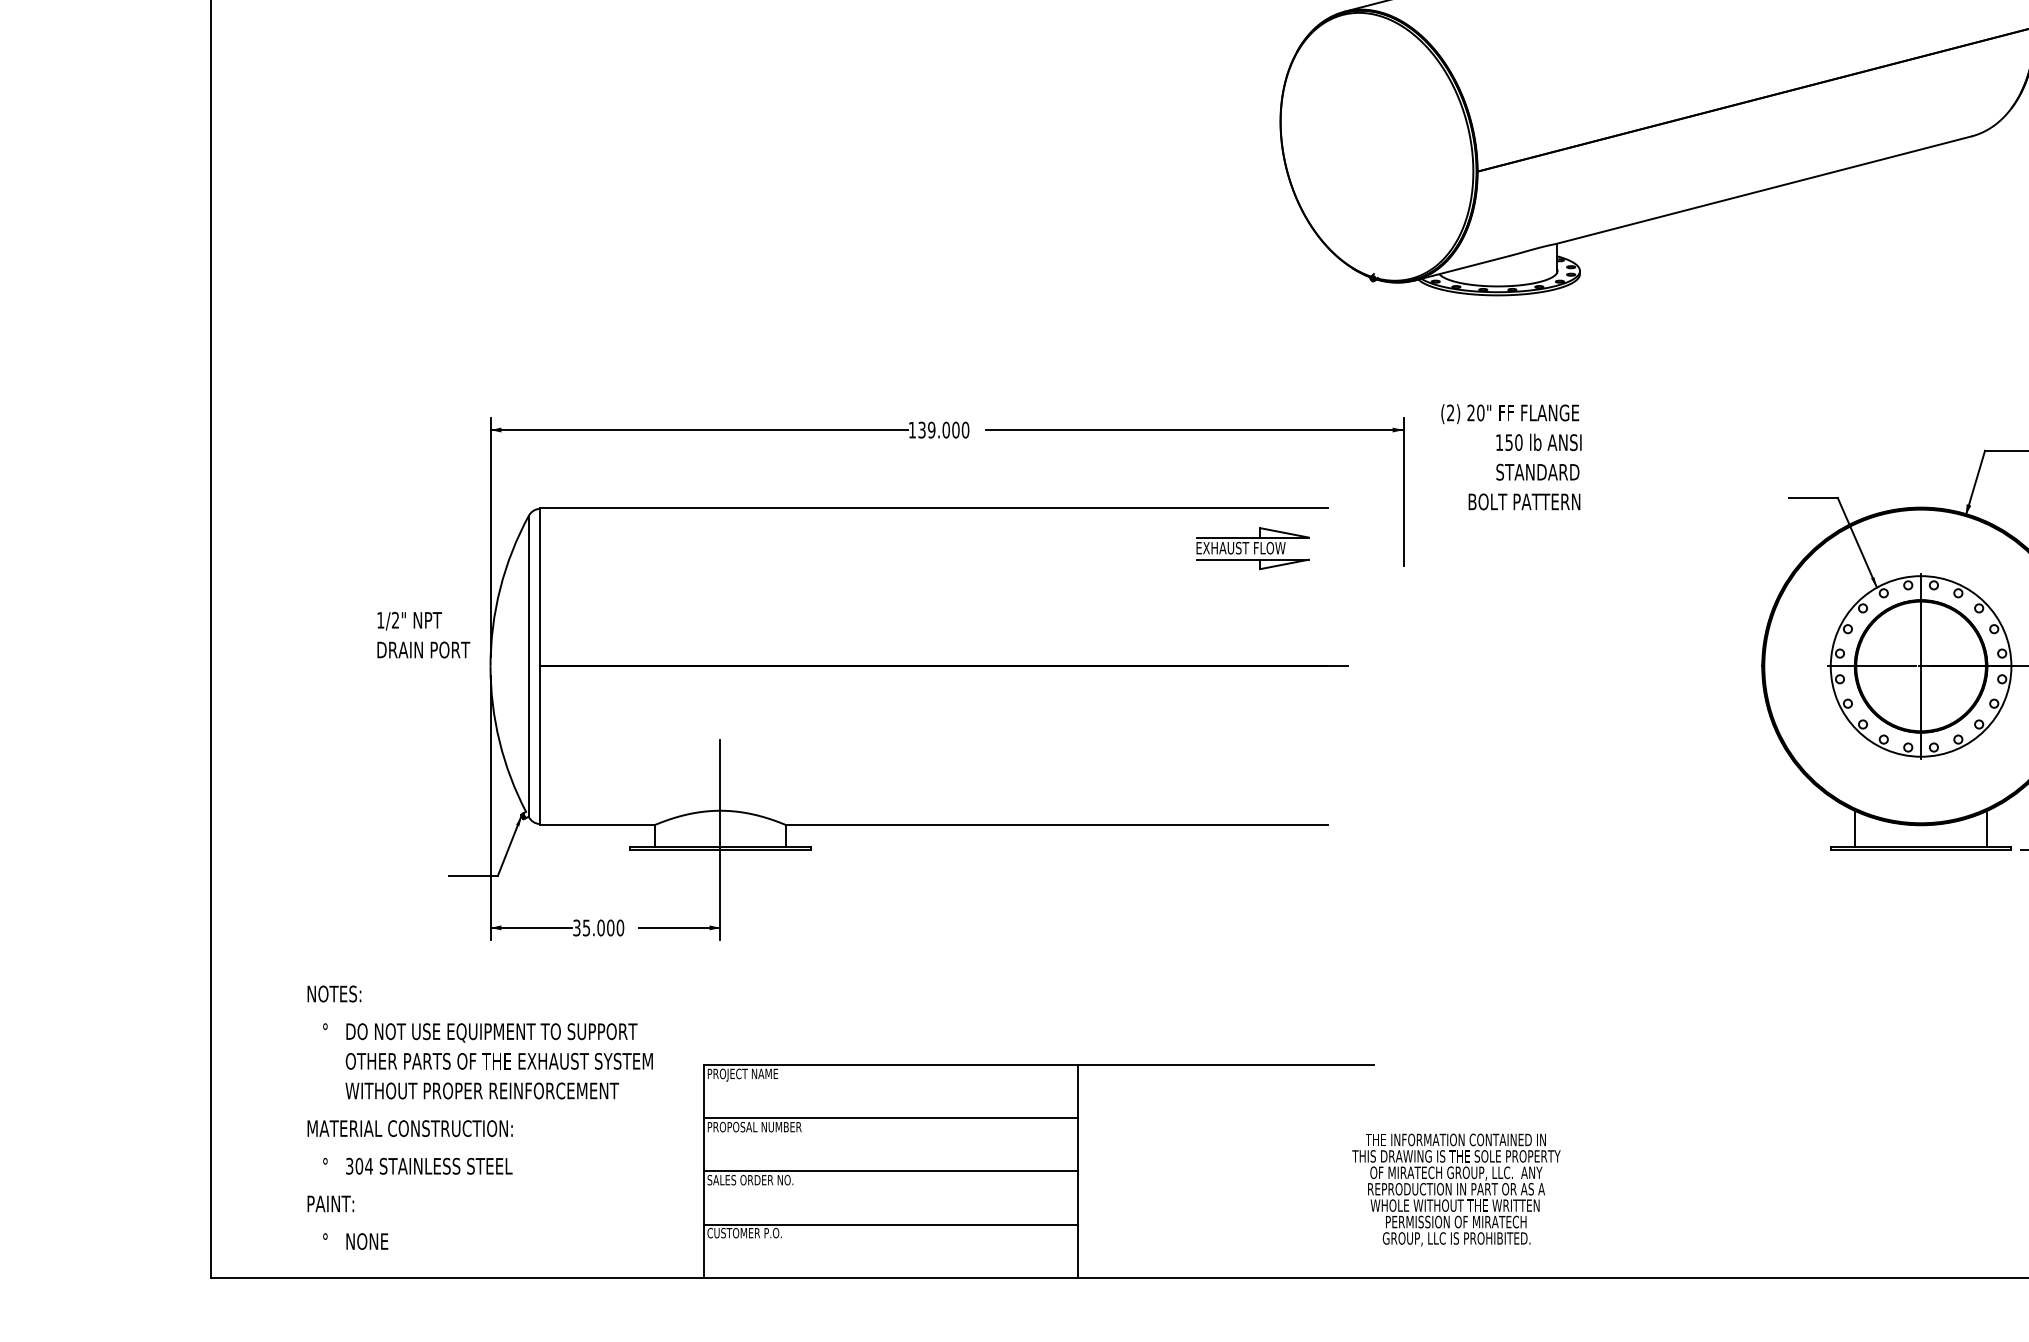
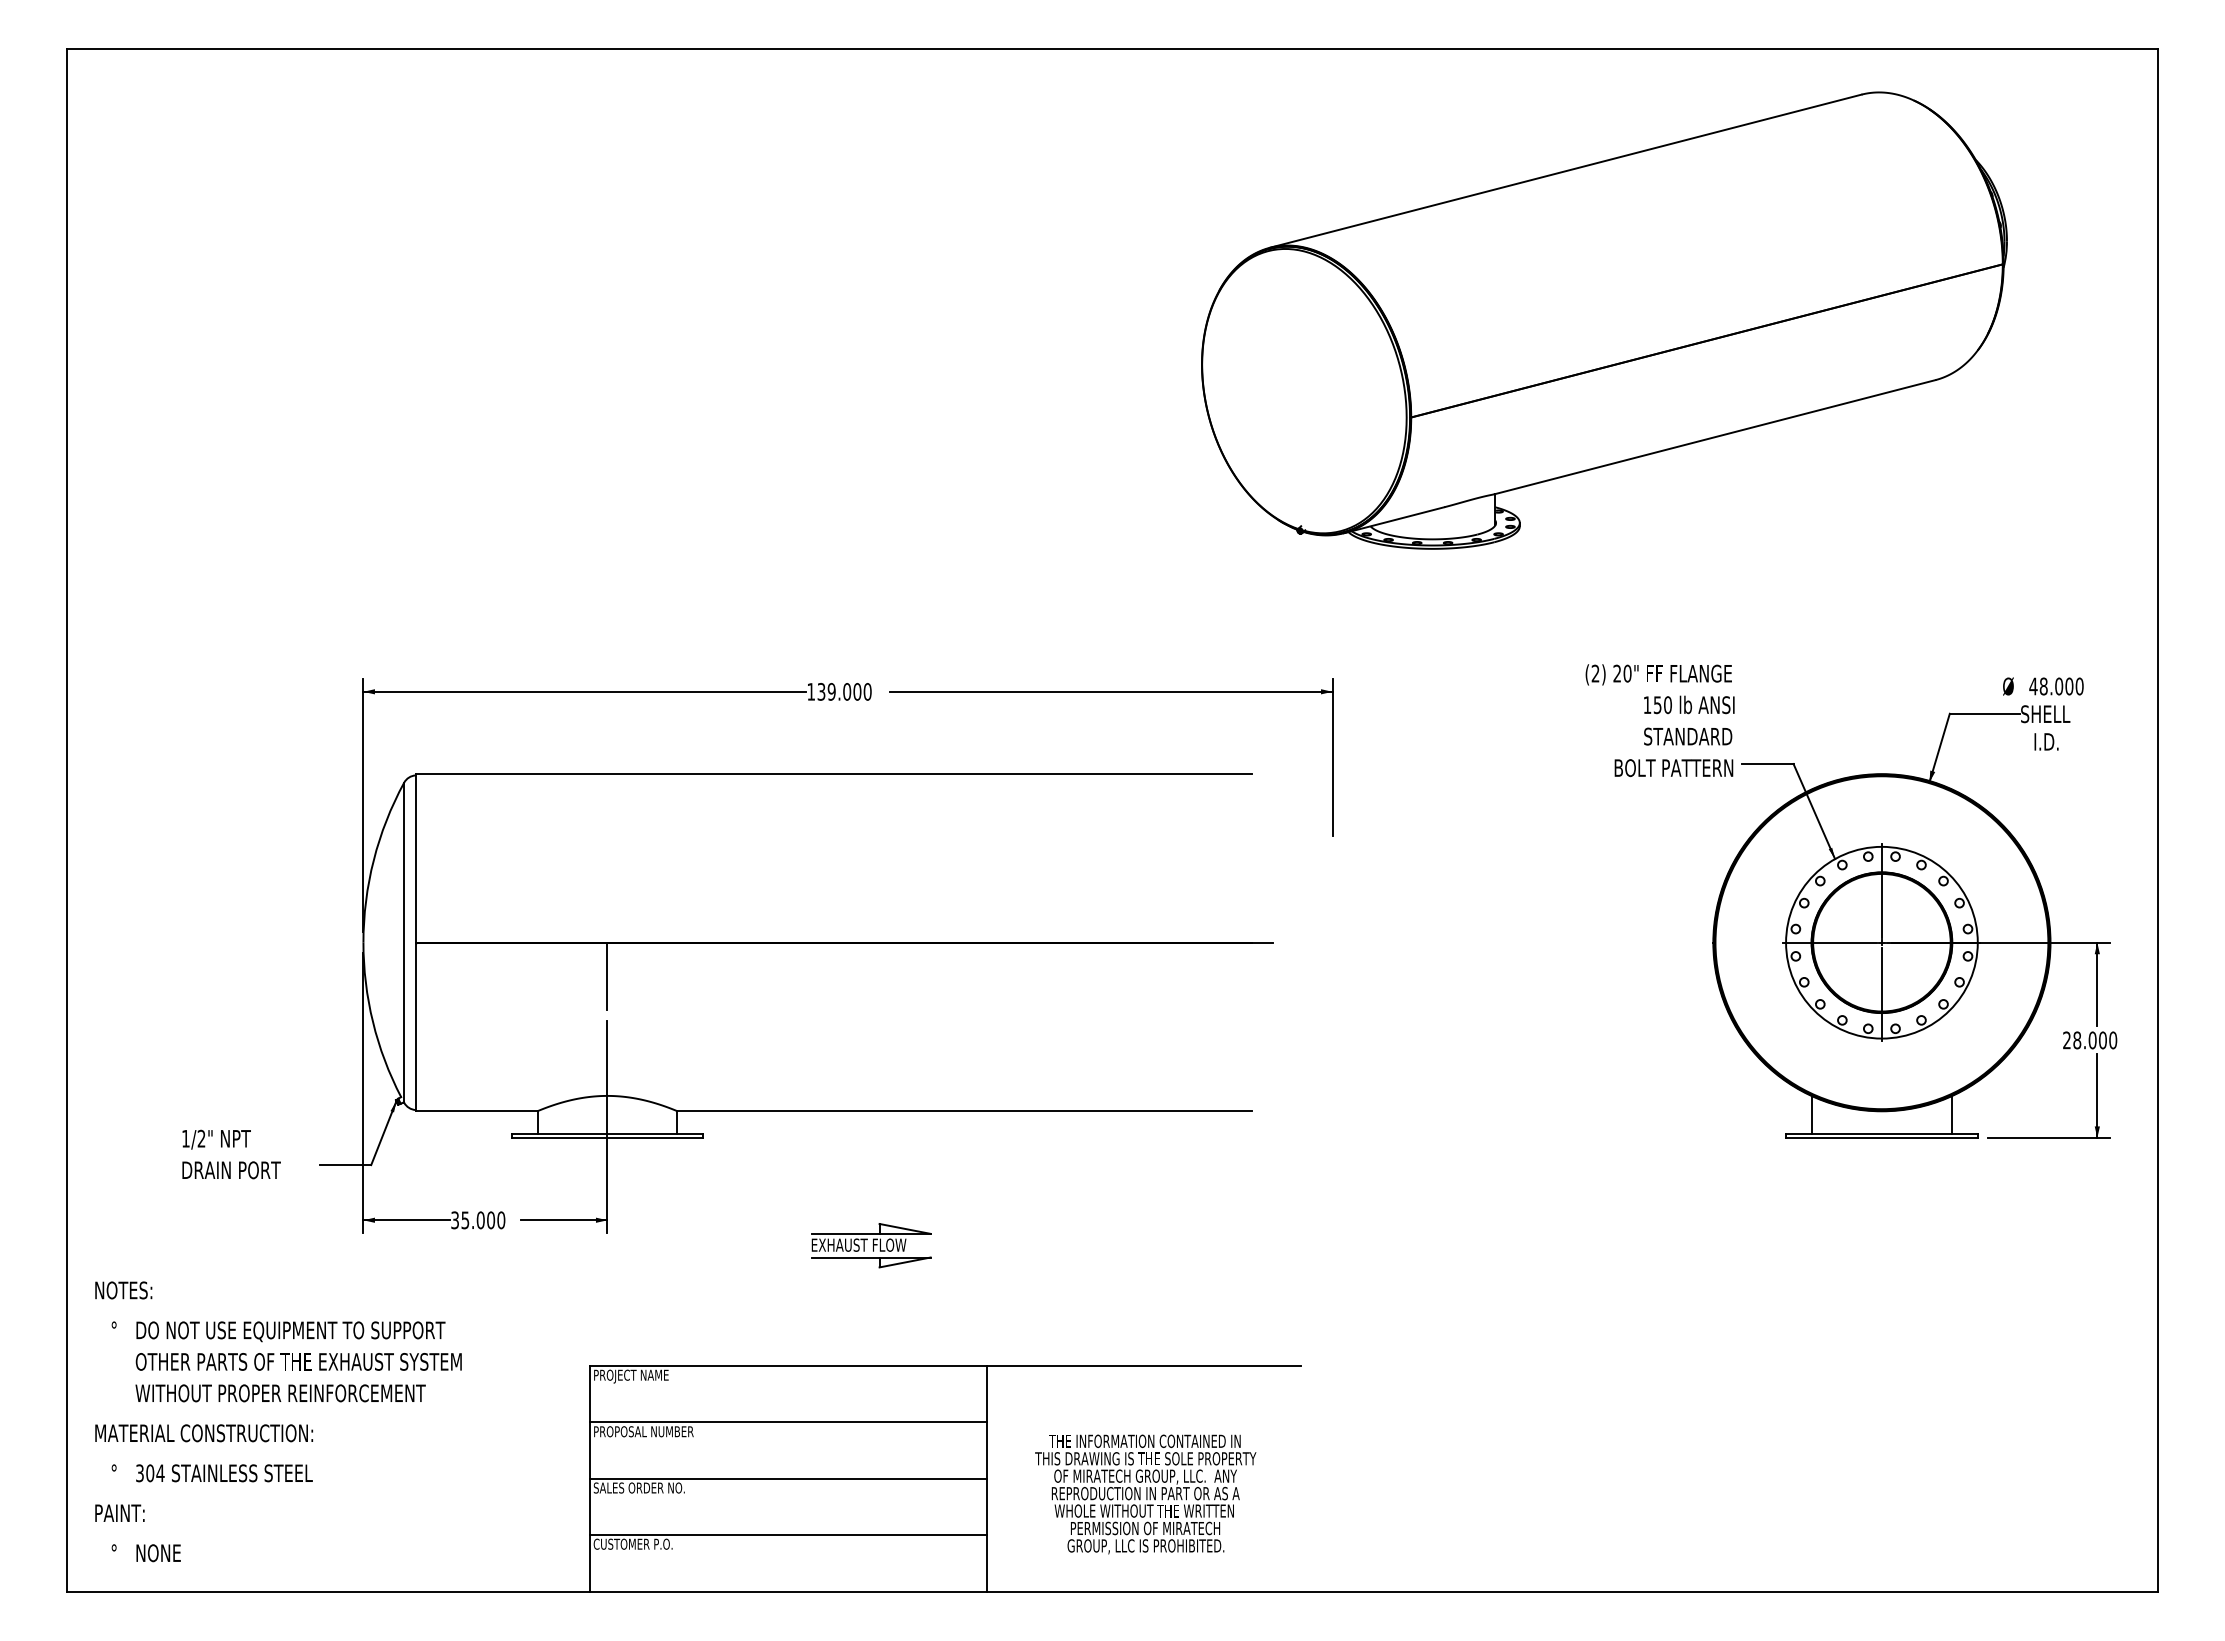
text: (1510, 457) -> (1659, 720), moved
part: (1252, 548) -> (871, 1245), moved
text: (423, 635) -> (231, 1154), moved
line: (720, 698) -> (607, 976), added
text: (480, 1117) -> (278, 1421), moved
text: (1456, 1190) -> (1145, 1494), moved

